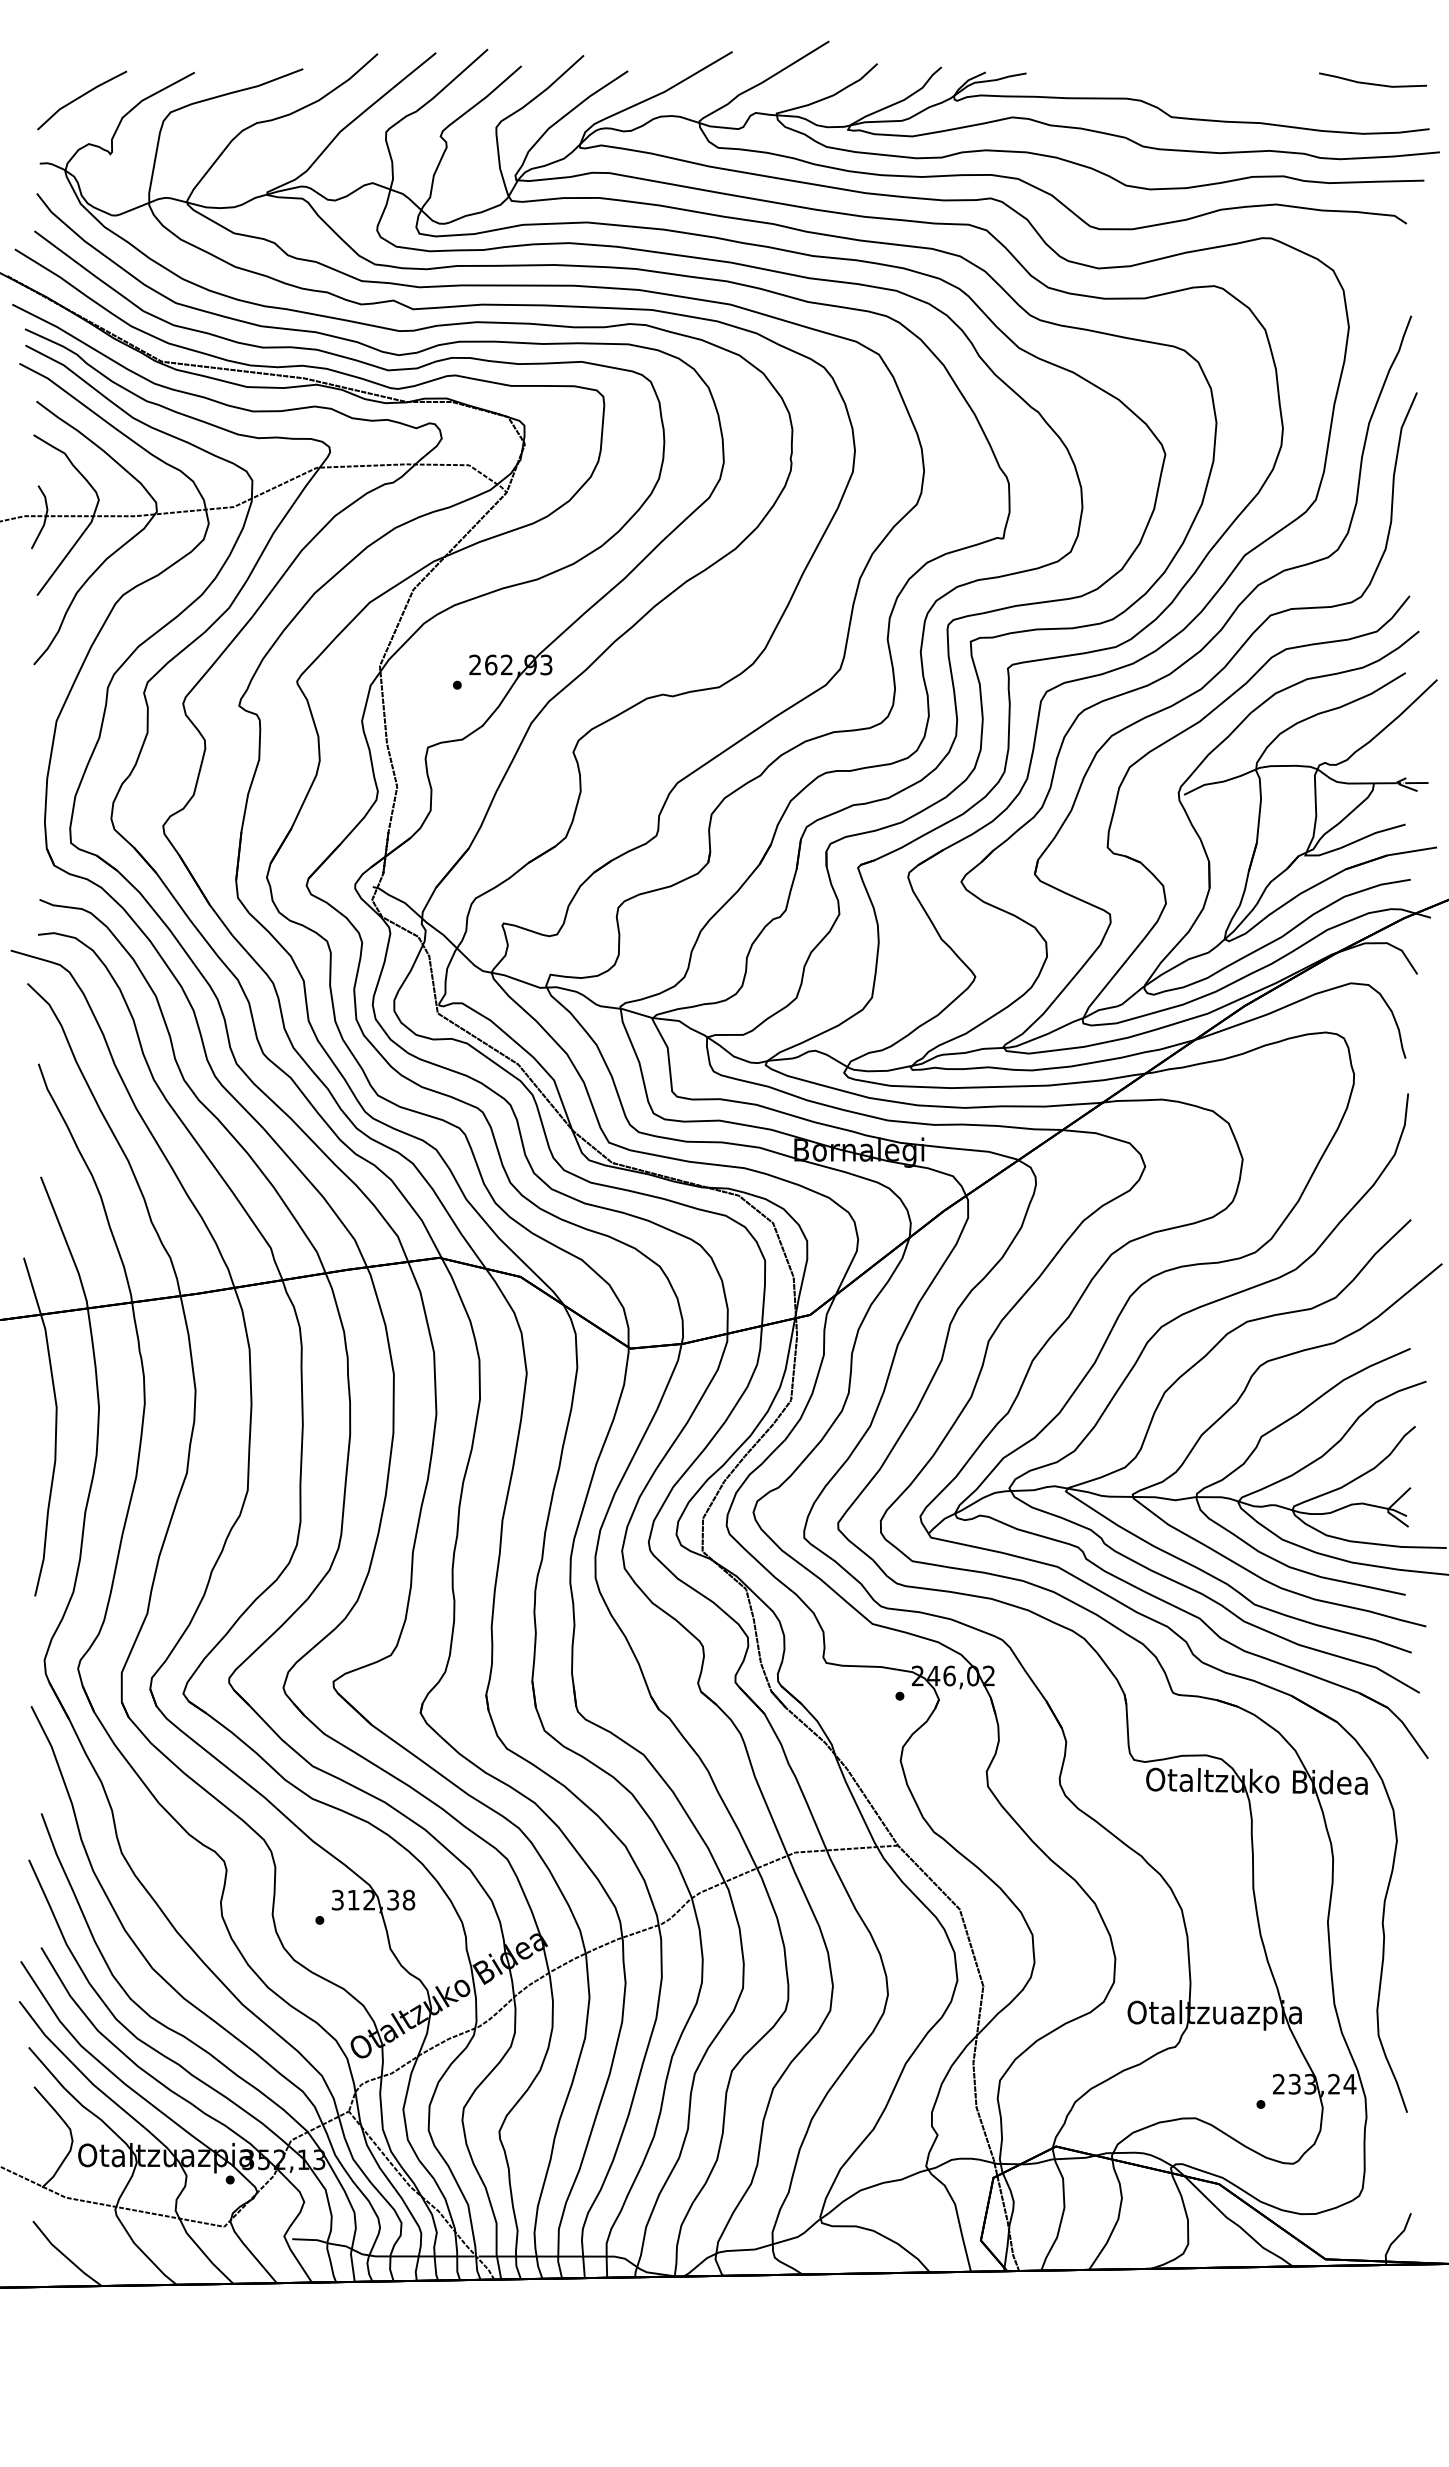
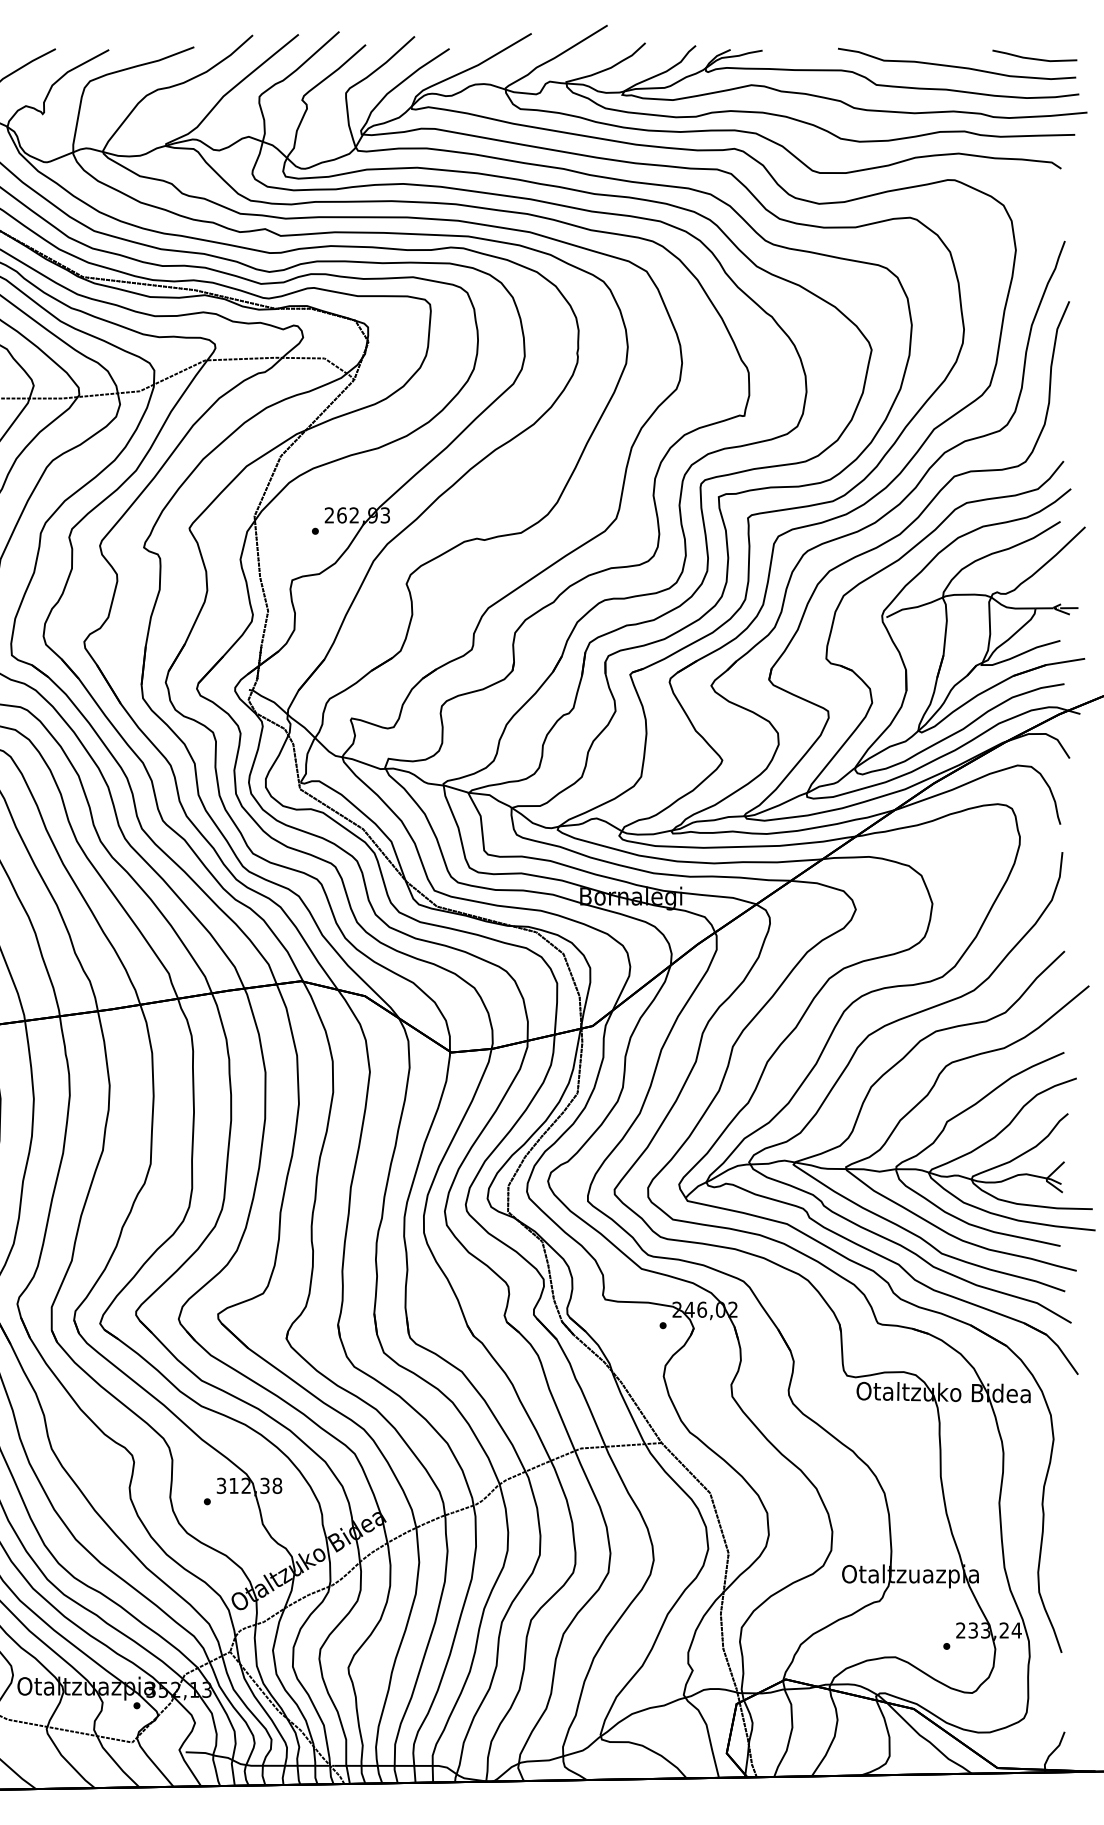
curve: (1273, 93) -> (956, 66), added

